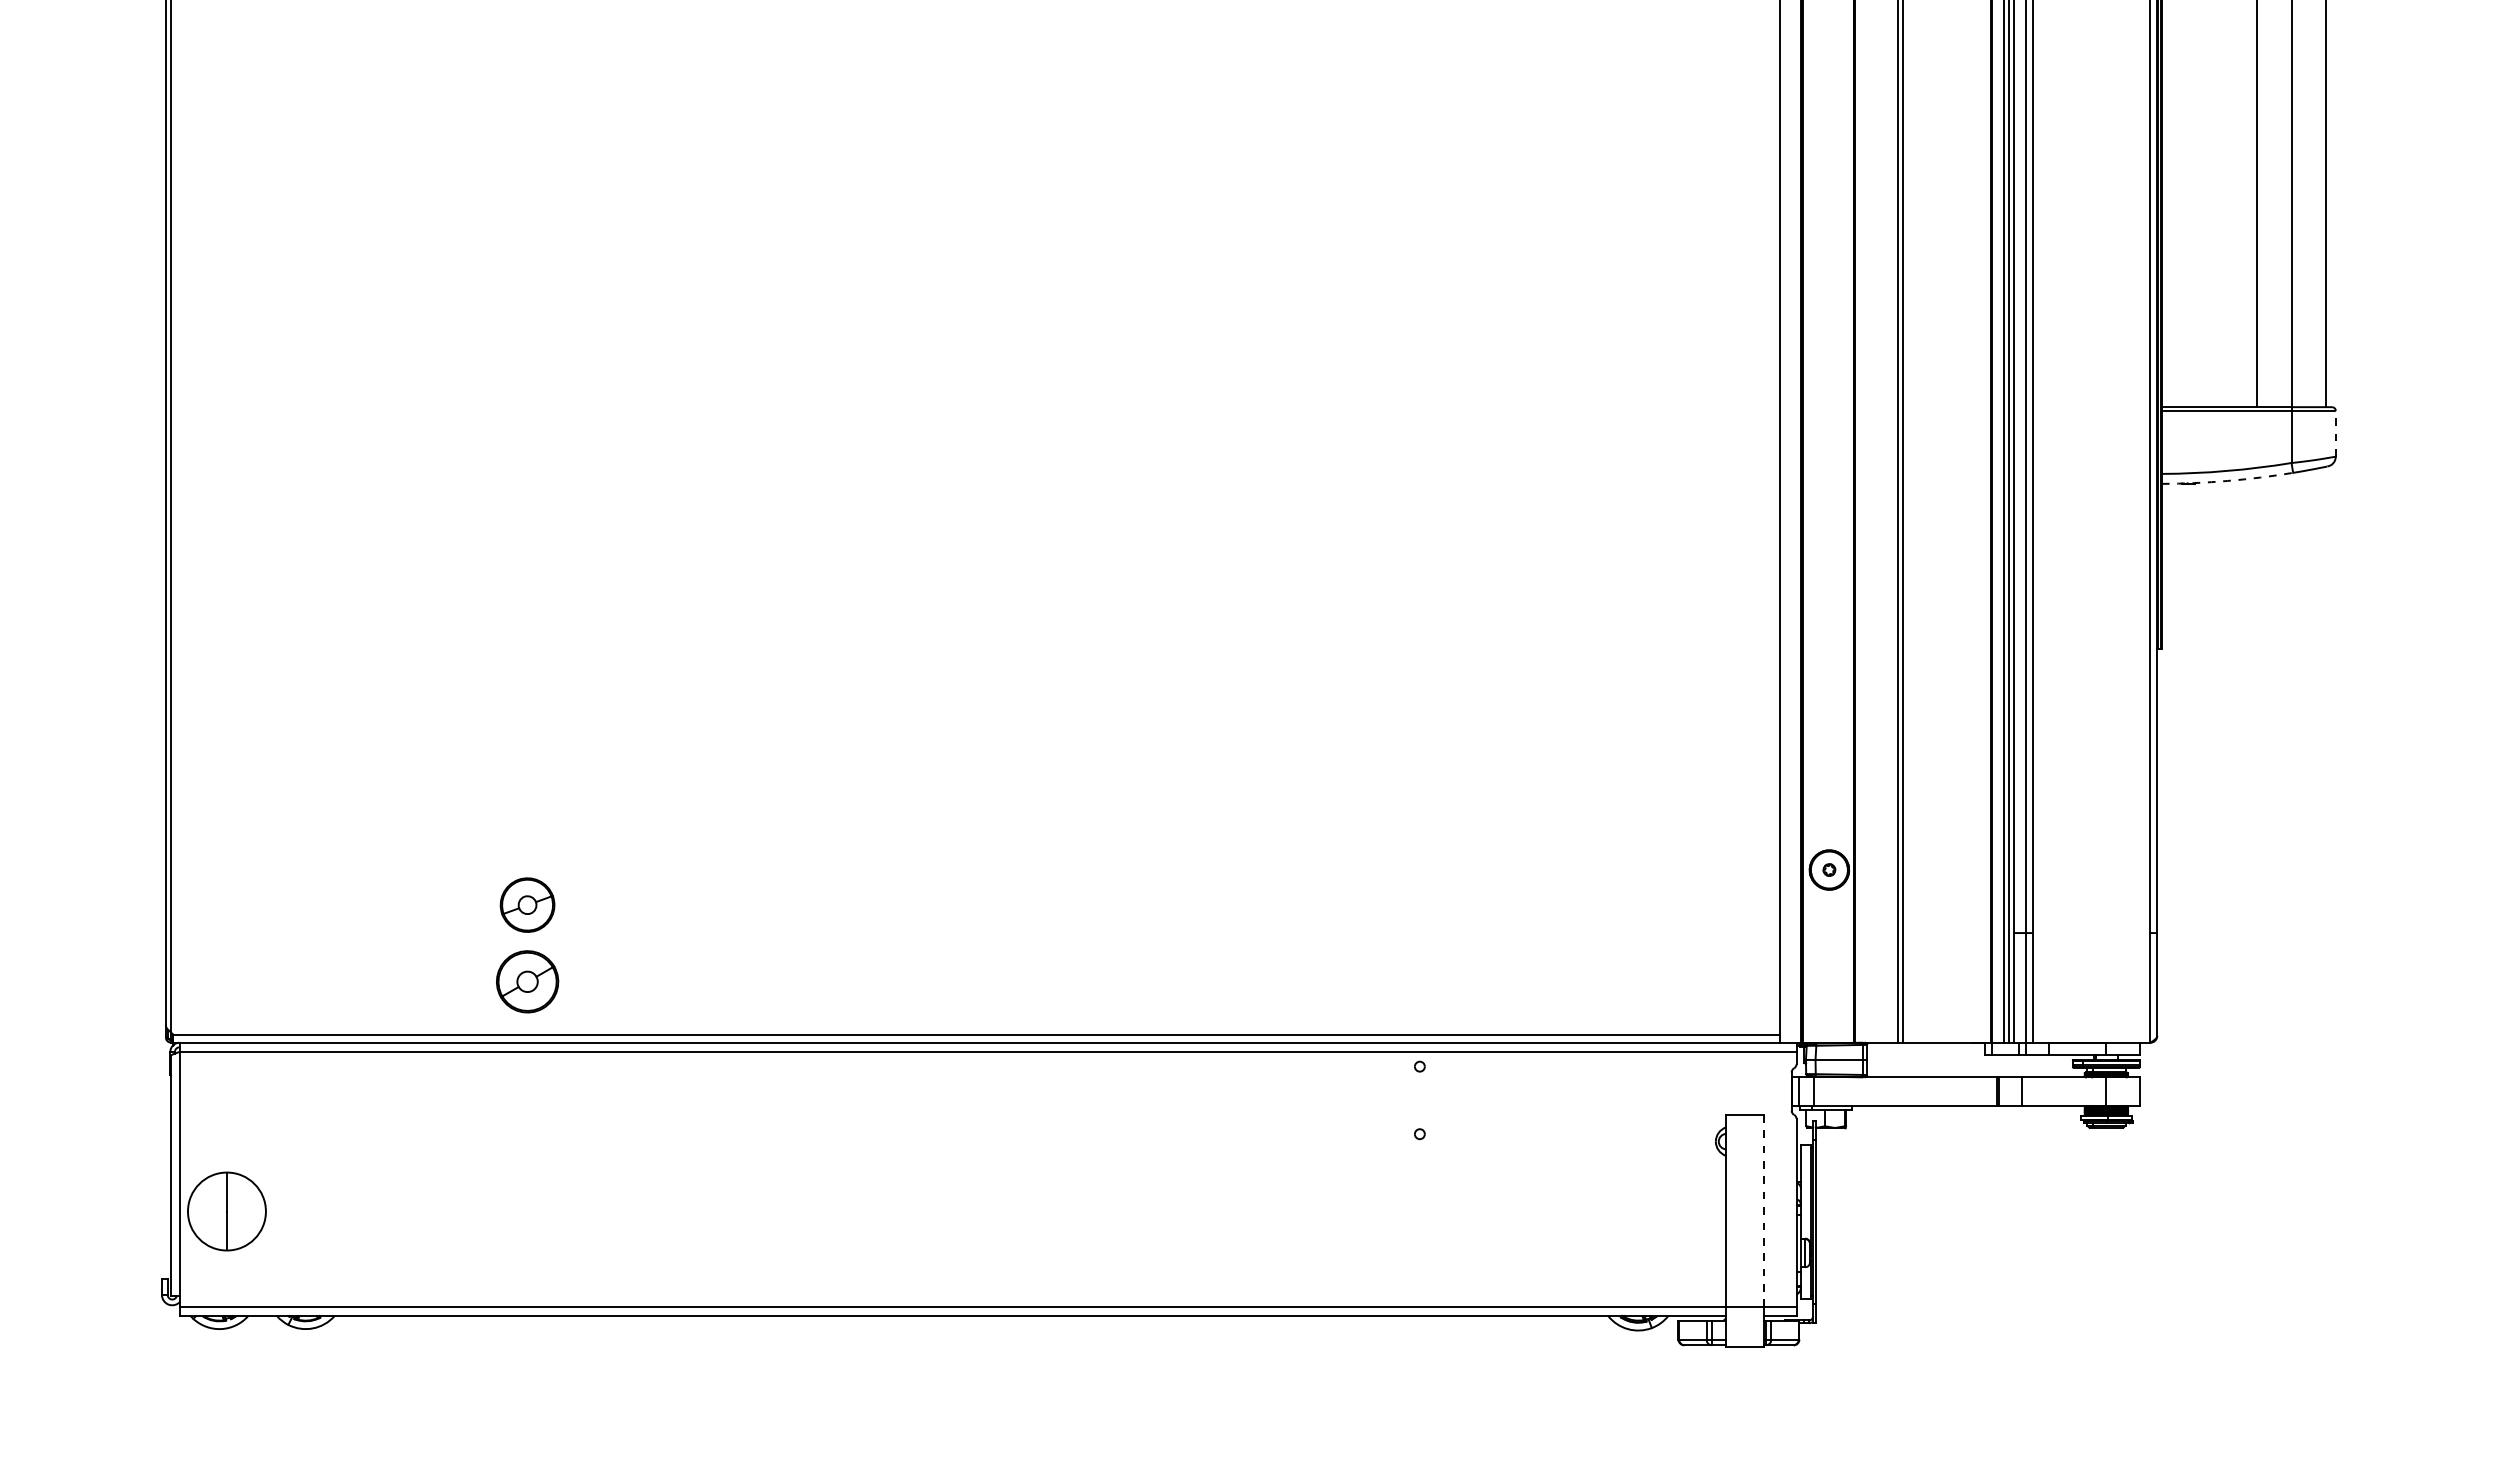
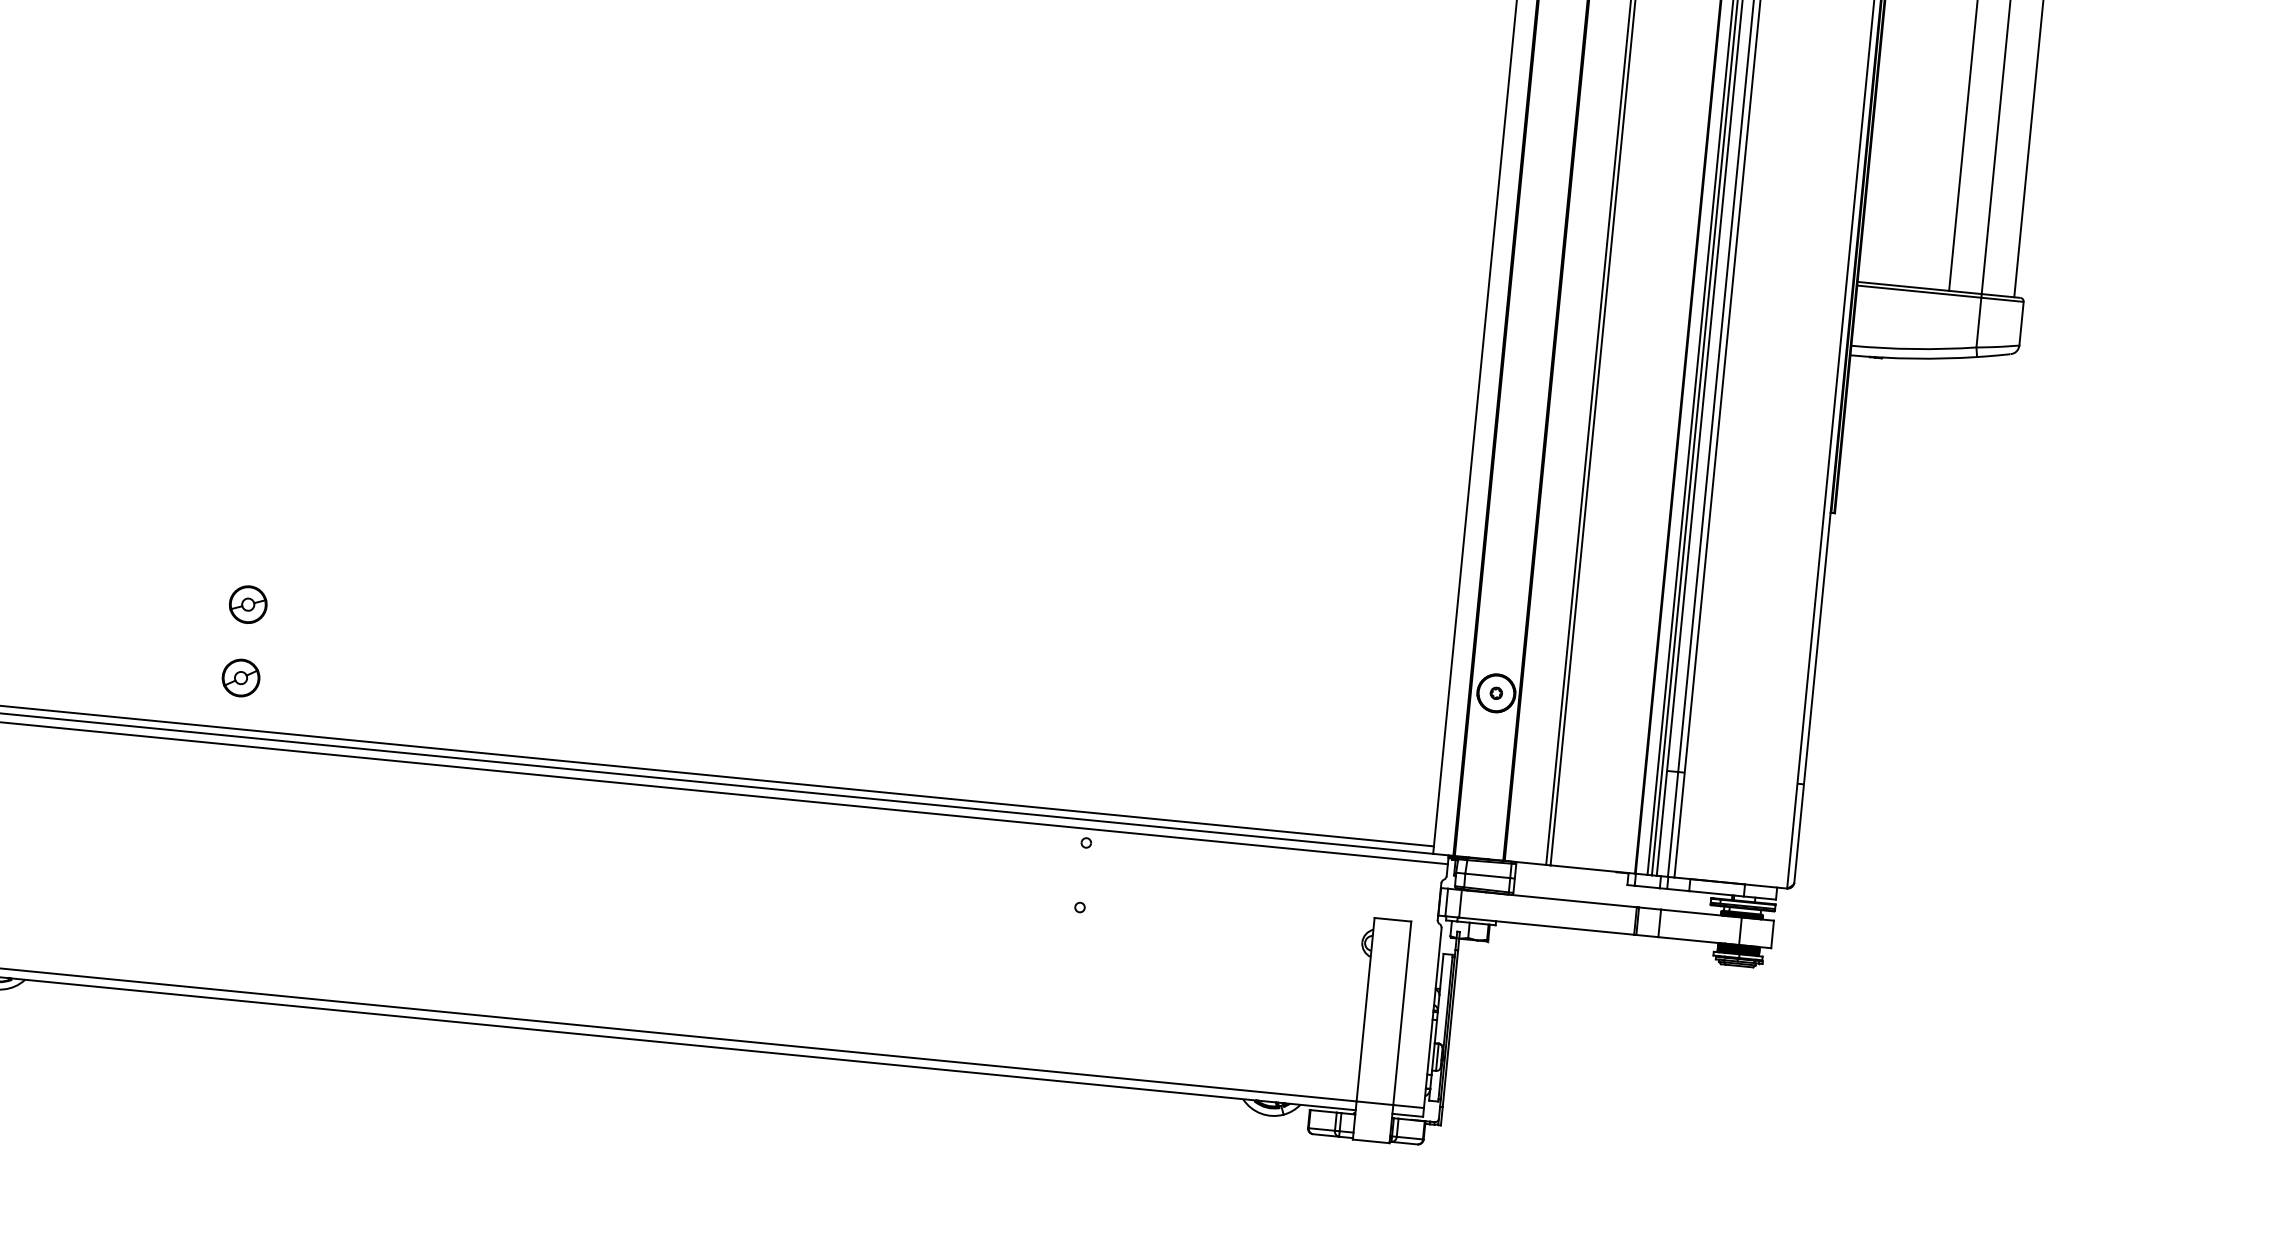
line: (2335, 433) -> (2021, 323), dashed -> solid
arc: (2227, 480) -> (1913, 358), dashed -> solid
part: (527, 904) -> (248, 604), size x0.71
part: (527, 981) -> (241, 677), size x0.62
line: (1764, 1211) -> (1402, 1013), dashed -> solid

